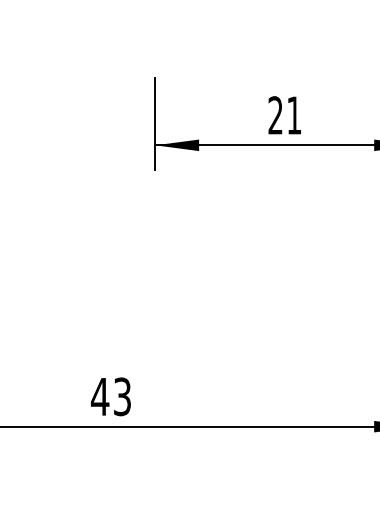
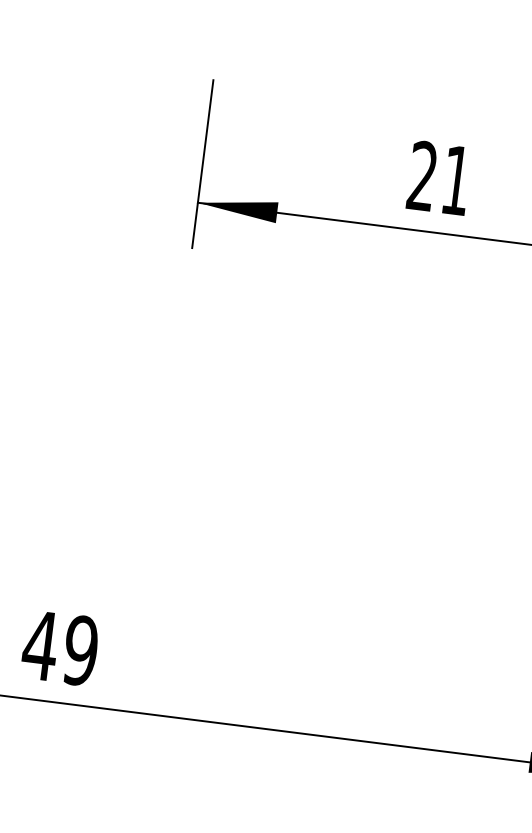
text: (122, 396) -> (80, 650), 43 -> 49

